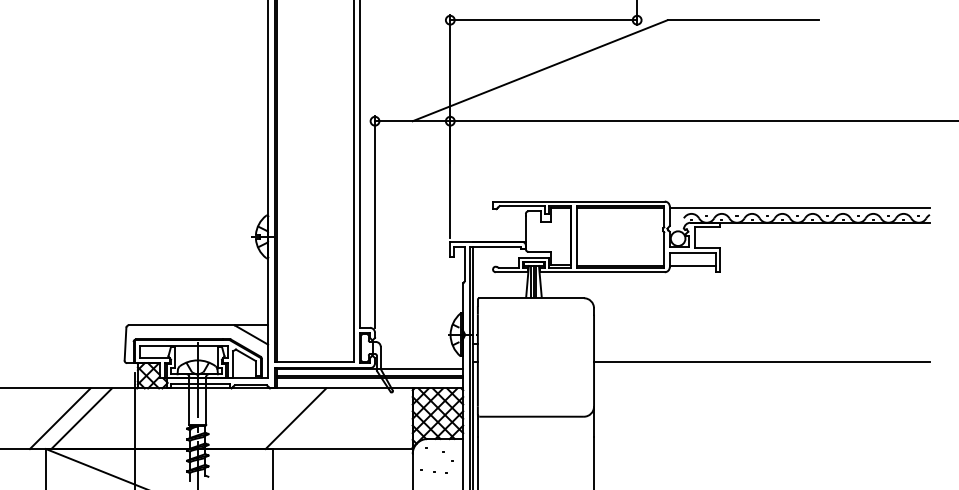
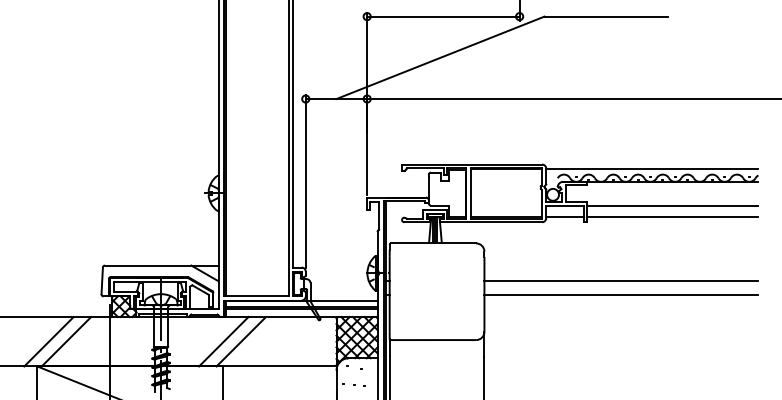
line: (824, 252) -> (672, 206), added
line: (824, 265) -> (672, 216), added
line: (762, 344) -> (621, 281), added
line: (274, 418) -> (223, 341), added

